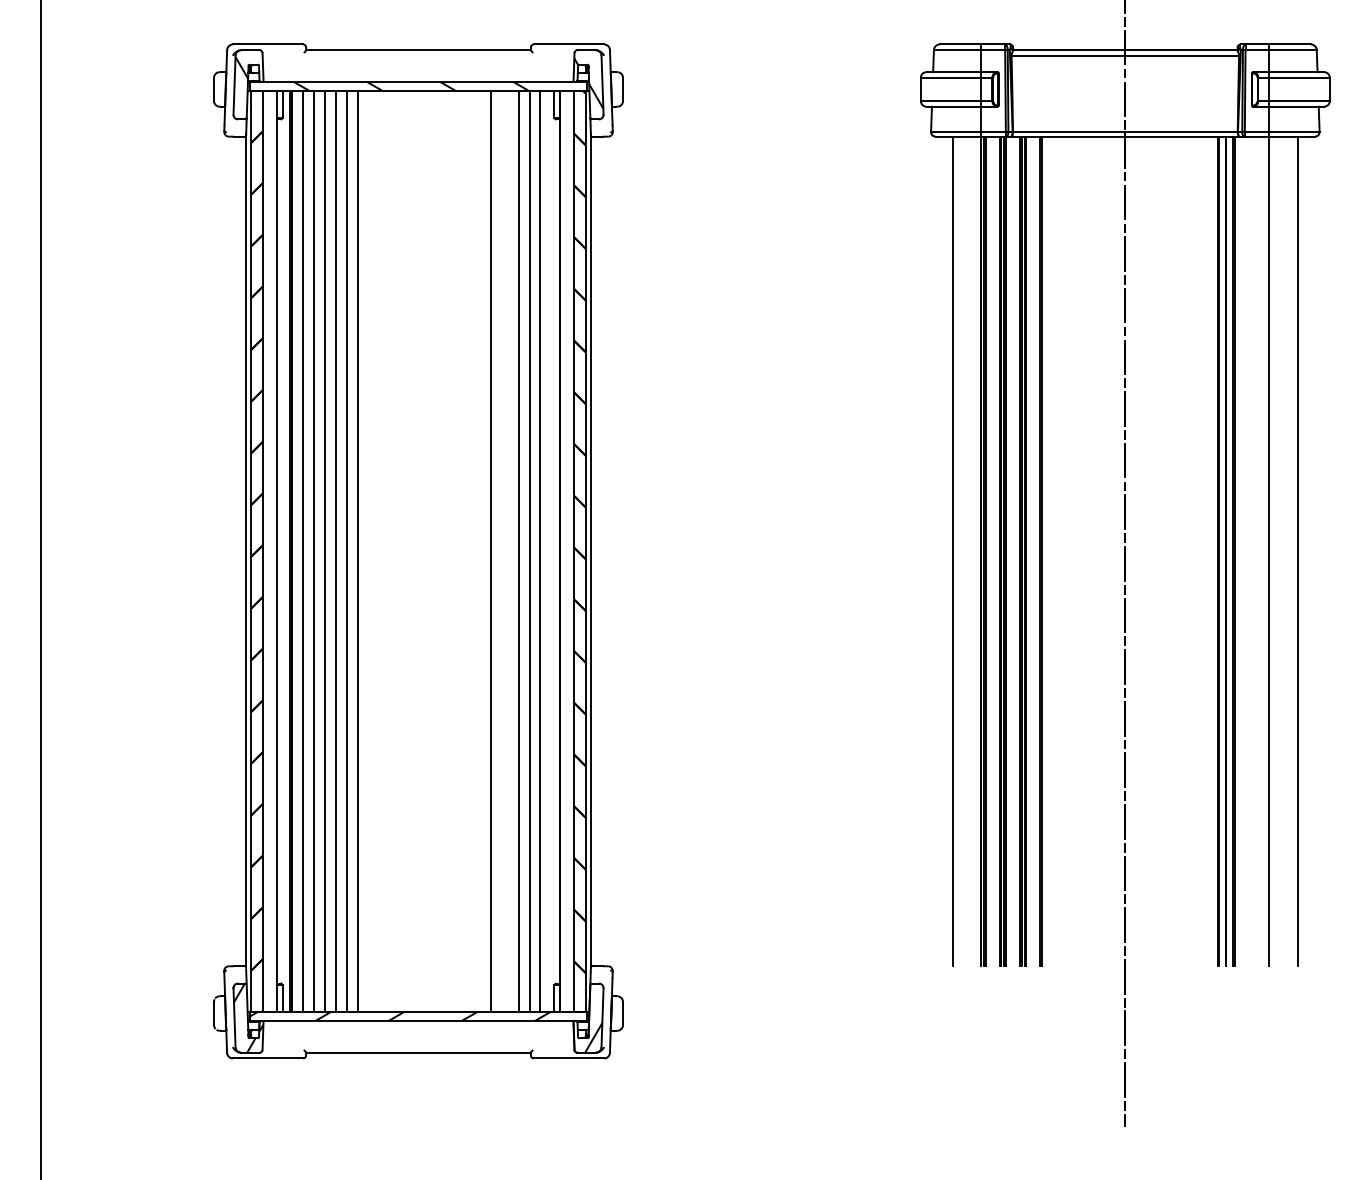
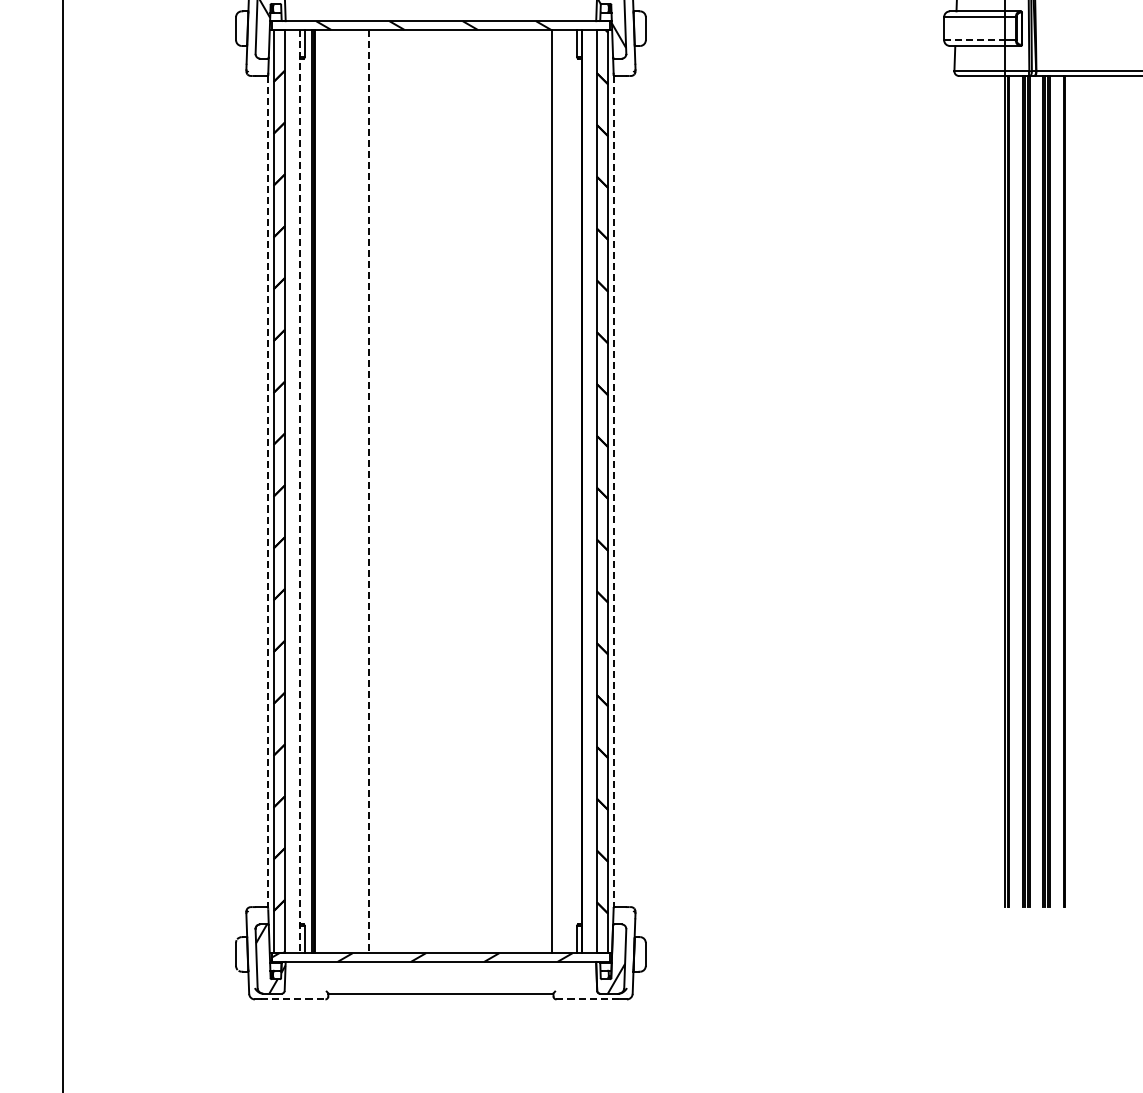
line: (951, 100) -> (974, 39), solid -> dashed
line: (245, 551) -> (267, 491), solid -> dashed
line: (277, 551) -> (299, 491), solid -> dashed
line: (302, 551) -> (324, 491), removed
line: (314, 551) -> (336, 491), removed
line: (324, 551) -> (346, 491), removed
line: (336, 551) -> (358, 491), removed
line: (346, 551) -> (368, 491), solid -> dashed
line: (358, 551) -> (380, 491), removed
line: (490, 551) -> (513, 491), removed
line: (519, 551) -> (542, 491), removed
line: (540, 551) -> (563, 491), removed
line: (591, 551) -> (614, 491), solid -> dashed
line: (952, 551) -> (975, 491), removed
line: (271, 1058) -> (293, 999), solid -> dashed
line: (565, 1058) -> (588, 999), solid -> dashed

